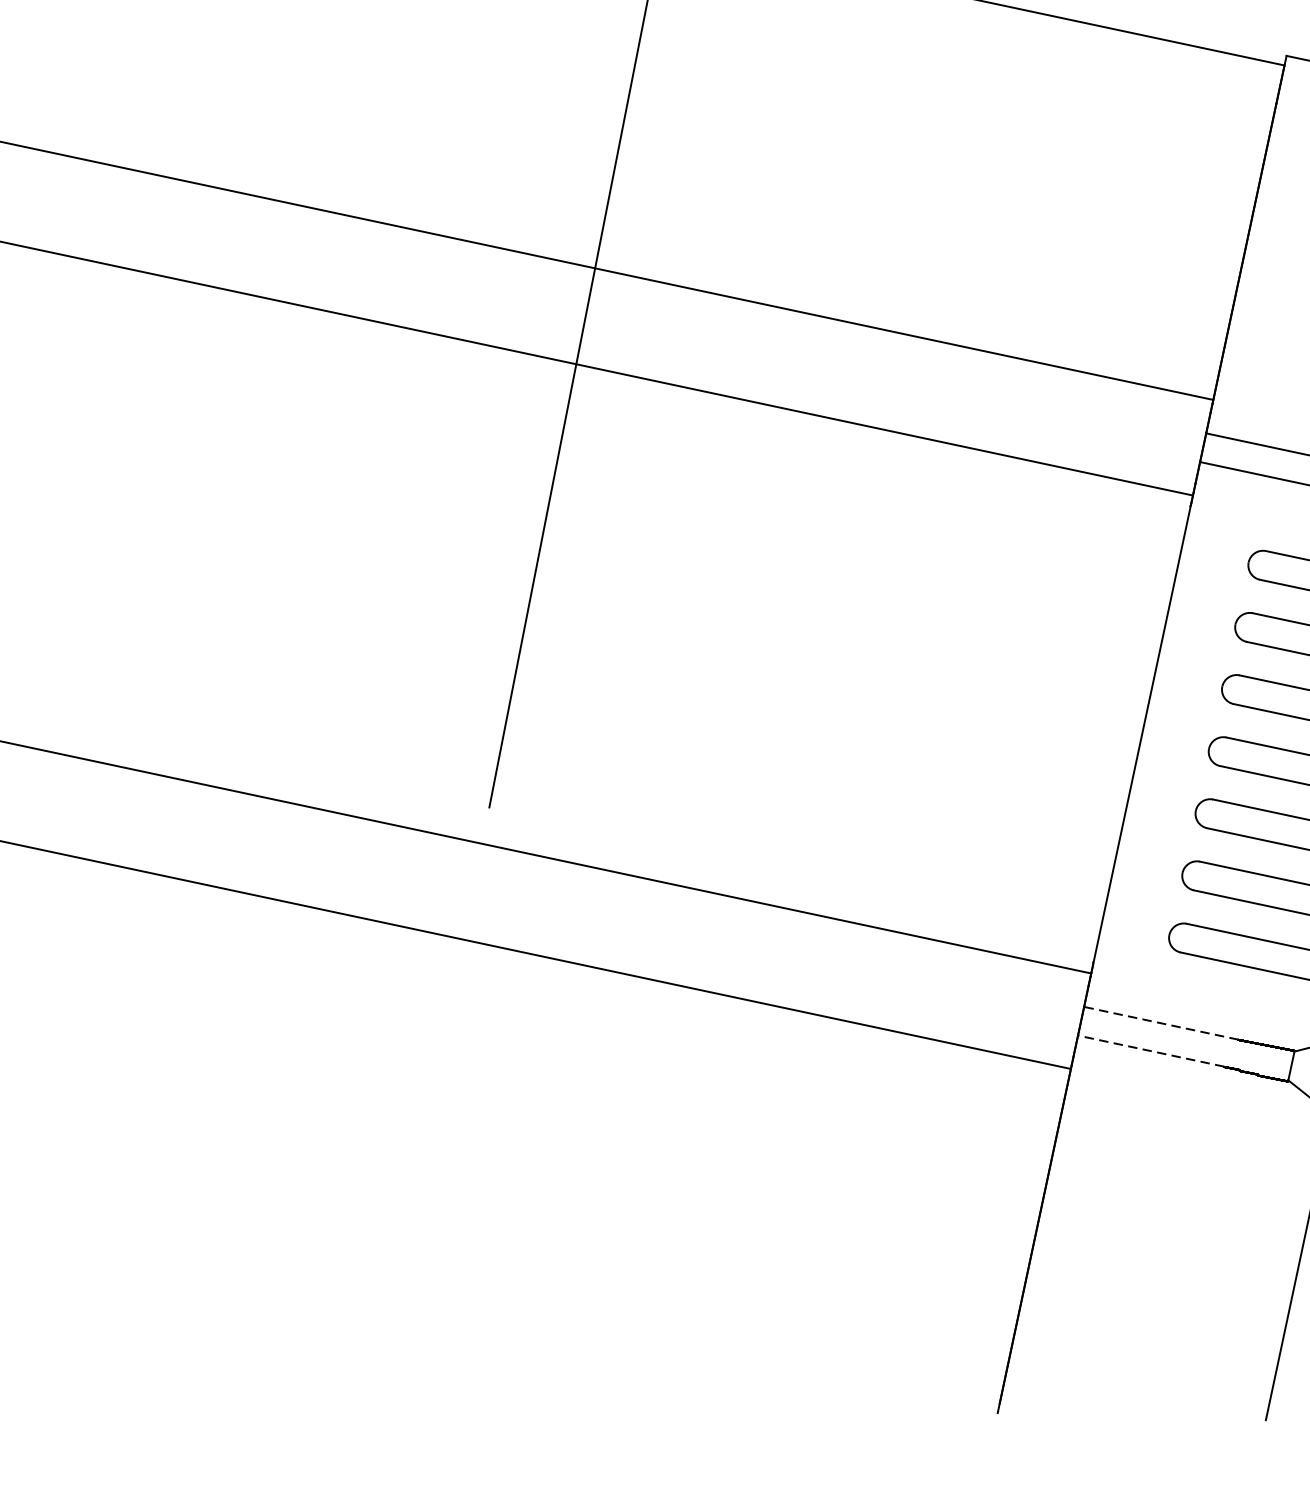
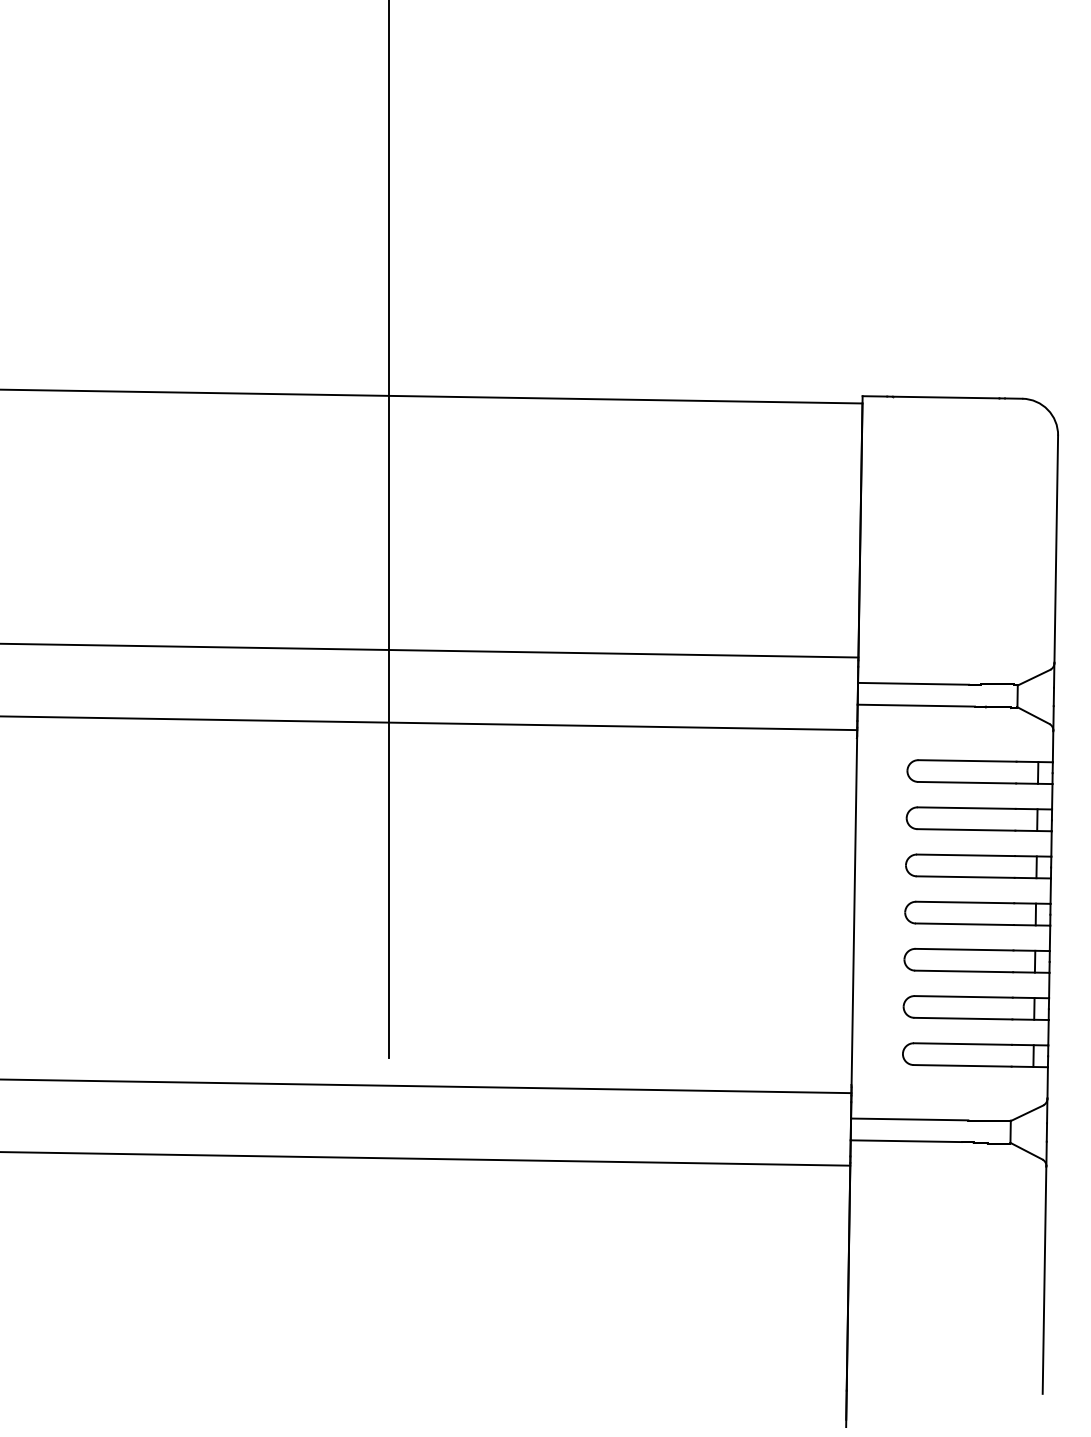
line: (1161, 1023) -> (909, 1119), dashed -> solid
line: (1151, 1051) -> (906, 1141), dashed -> solid

